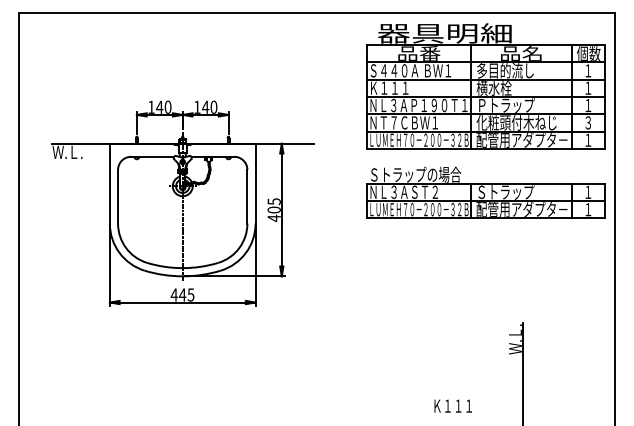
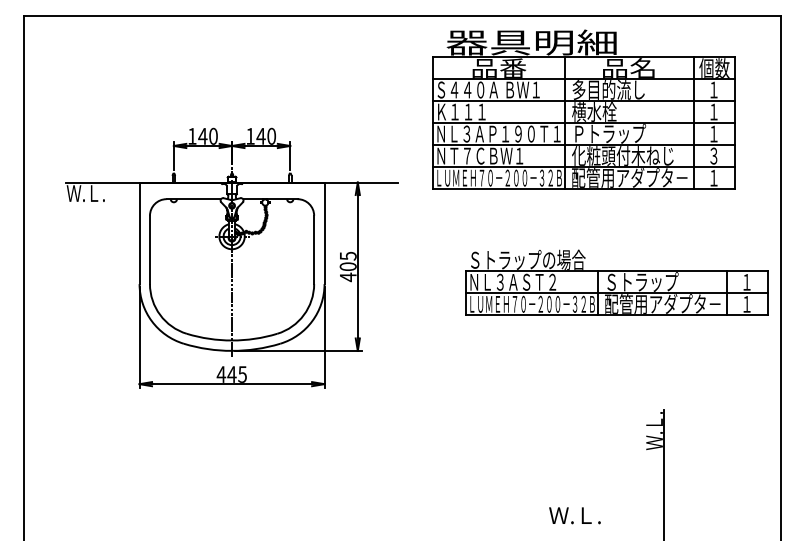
part: (485, 86) -> (583, 109), moved
part: (485, 192) -> (616, 282), moved
text: (452, 405) -> (574, 514), Ｋ１１１ -> Ｗ.Ｌ.

